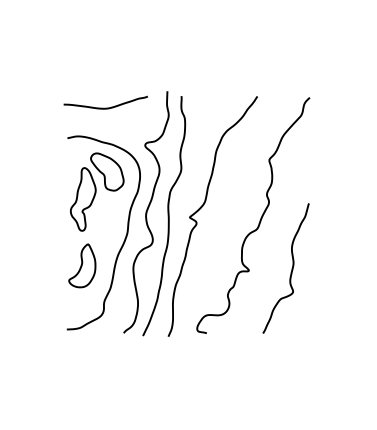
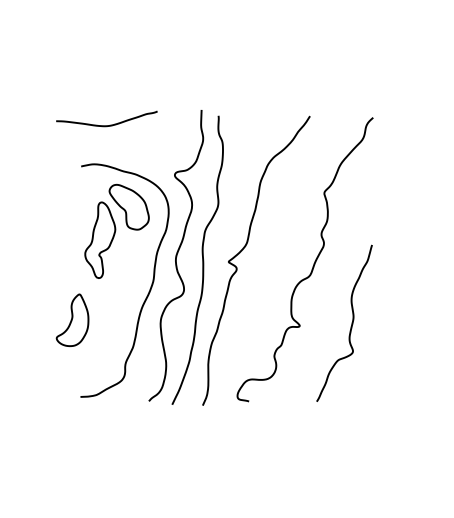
curve: (105, 107) -> (106, 124), moved
part: (82, 265) -> (72, 319), moved

